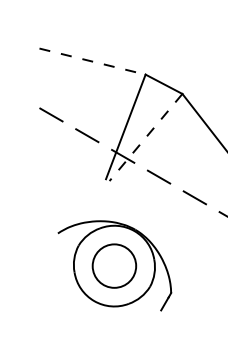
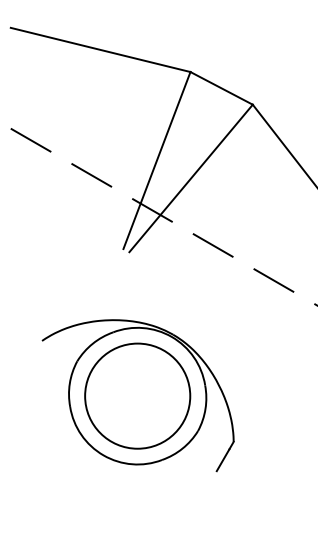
line: (92, 61) -> (100, 49), dashed -> solid
line: (146, 137) -> (191, 178), dashed -> solid
circle: (114, 266) -> (137, 396), size x1.43

